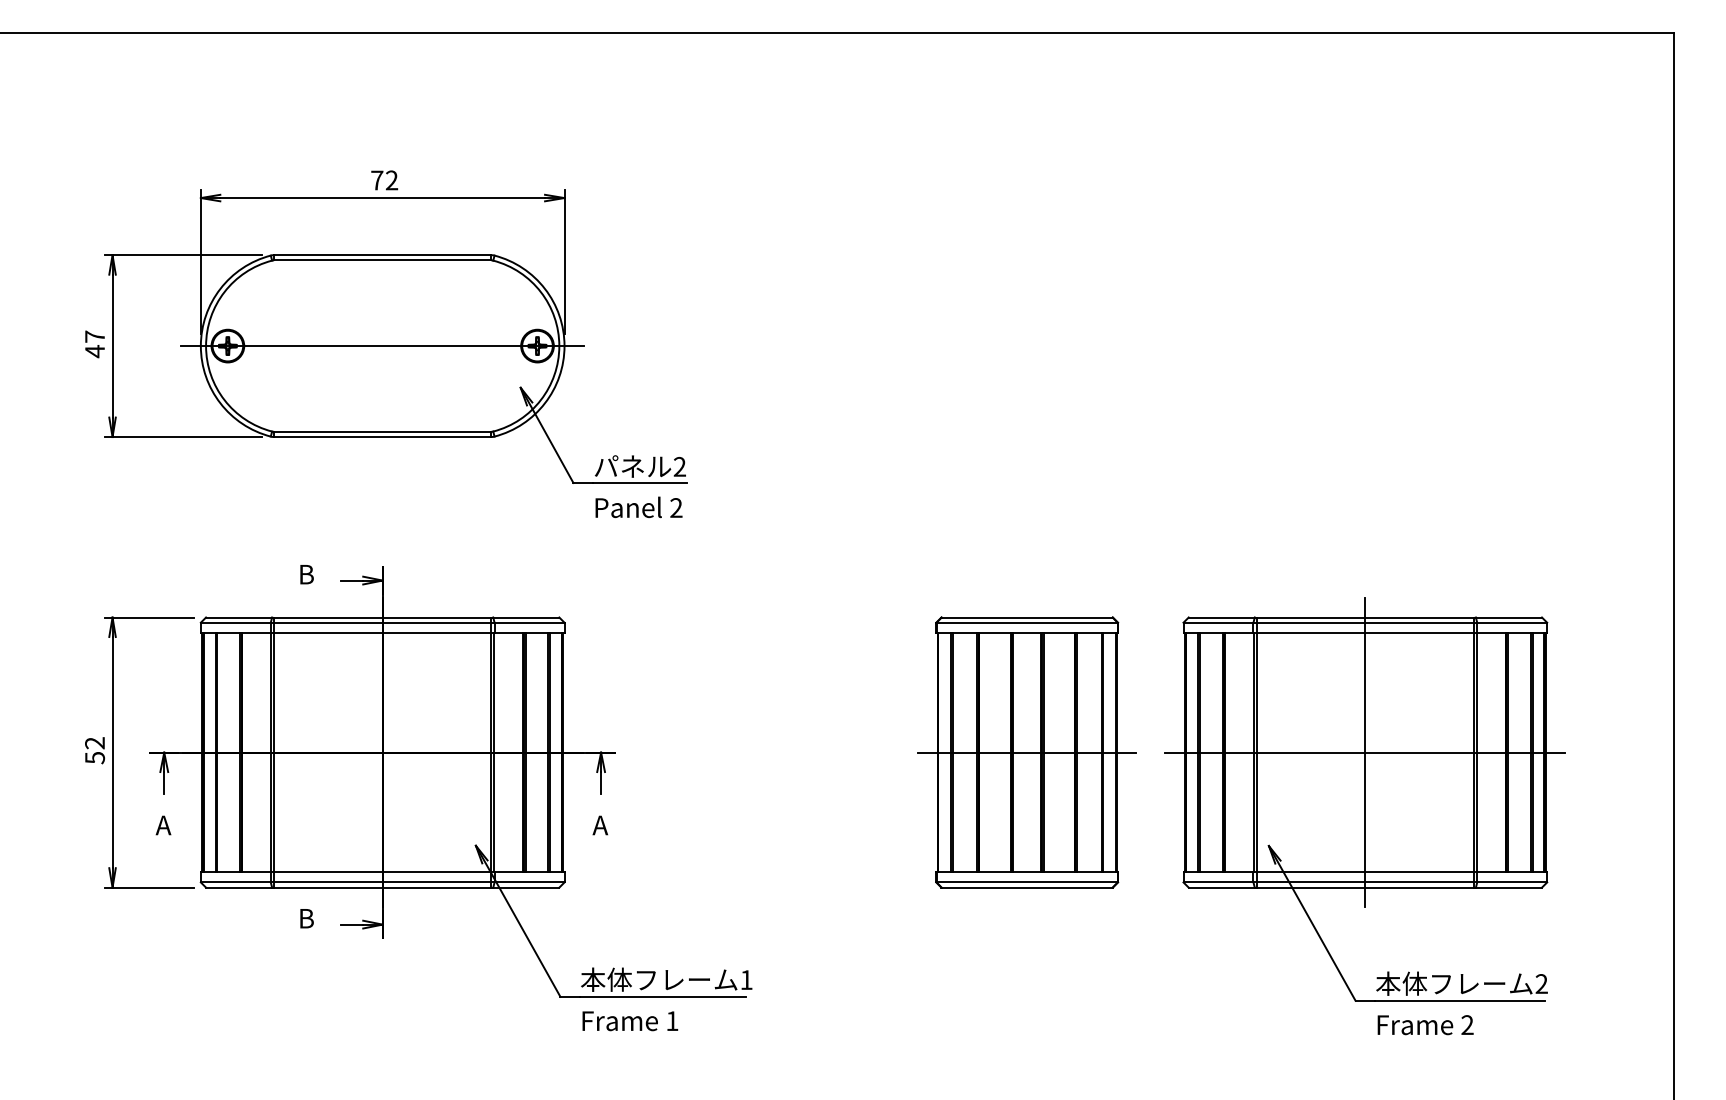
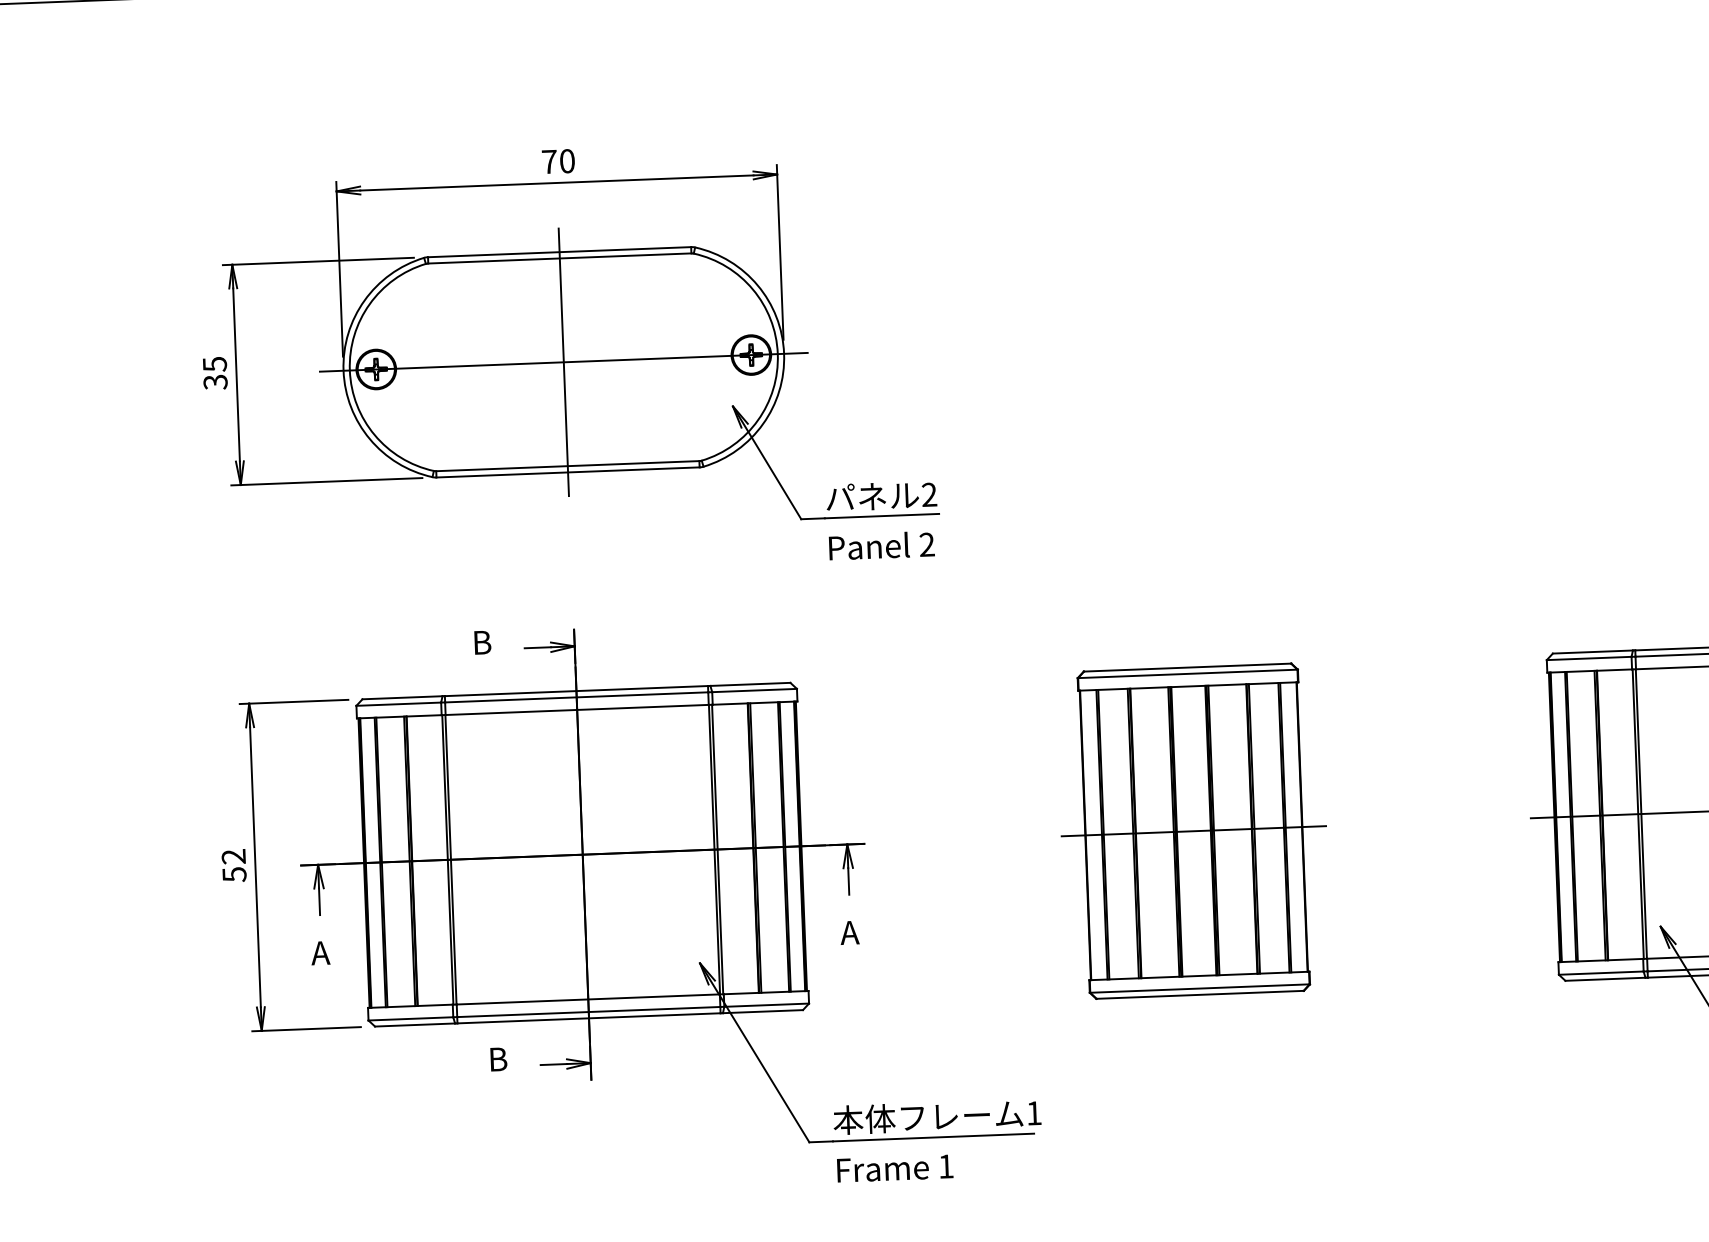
text: (391, 180) -> (566, 161), 72 -> 70
text: (95, 344) -> (215, 373), 47 -> 35
line: (382, 345) -> (563, 361), added
part: (1026, 752) -> (1193, 831), moved

